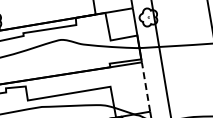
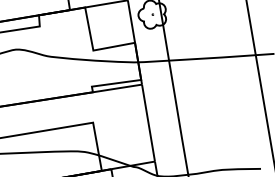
line: (145, 86) -> (147, 122), dashed -> solid

